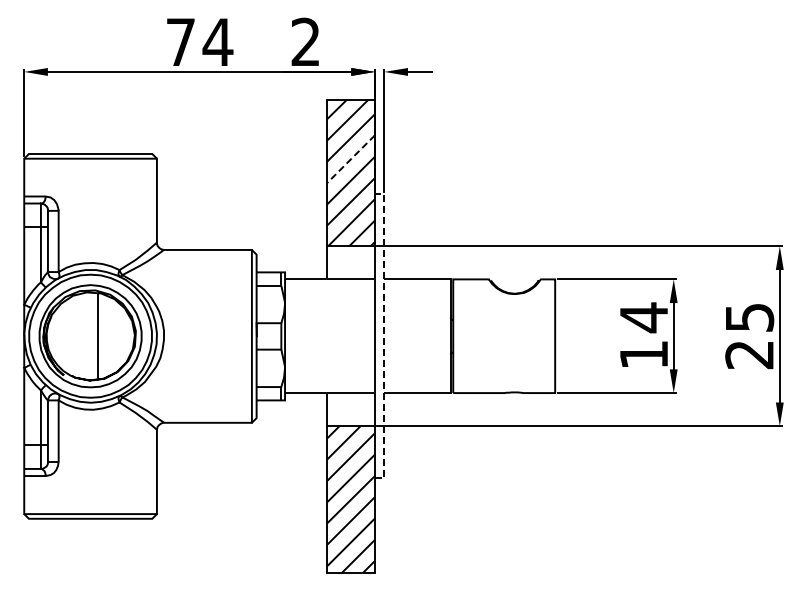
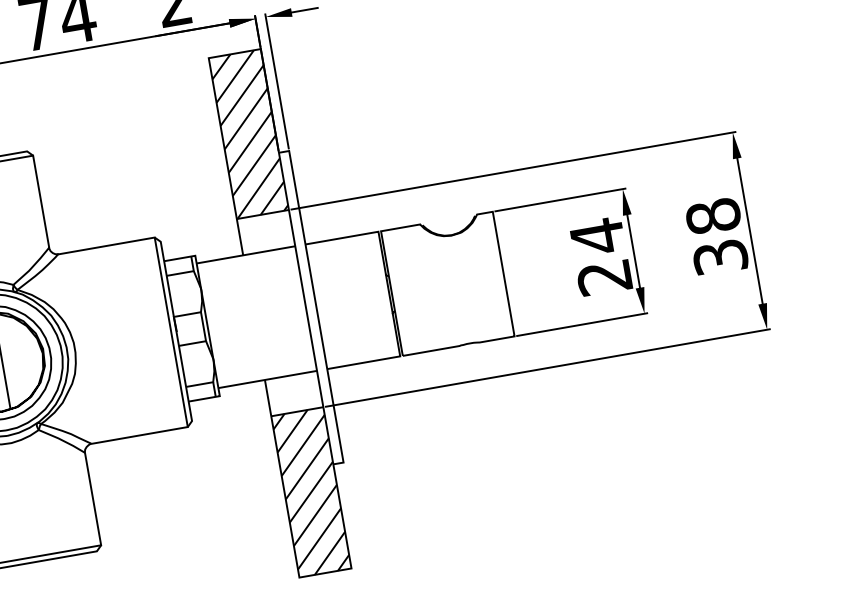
line: (351, 159) -> (246, 119), dashed -> solid
line: (384, 335) -> (316, 305), dashed -> solid
text: (749, 336) -> (716, 237), 25 -> 38
text: (643, 355) -> (604, 278), 14 -> 24

